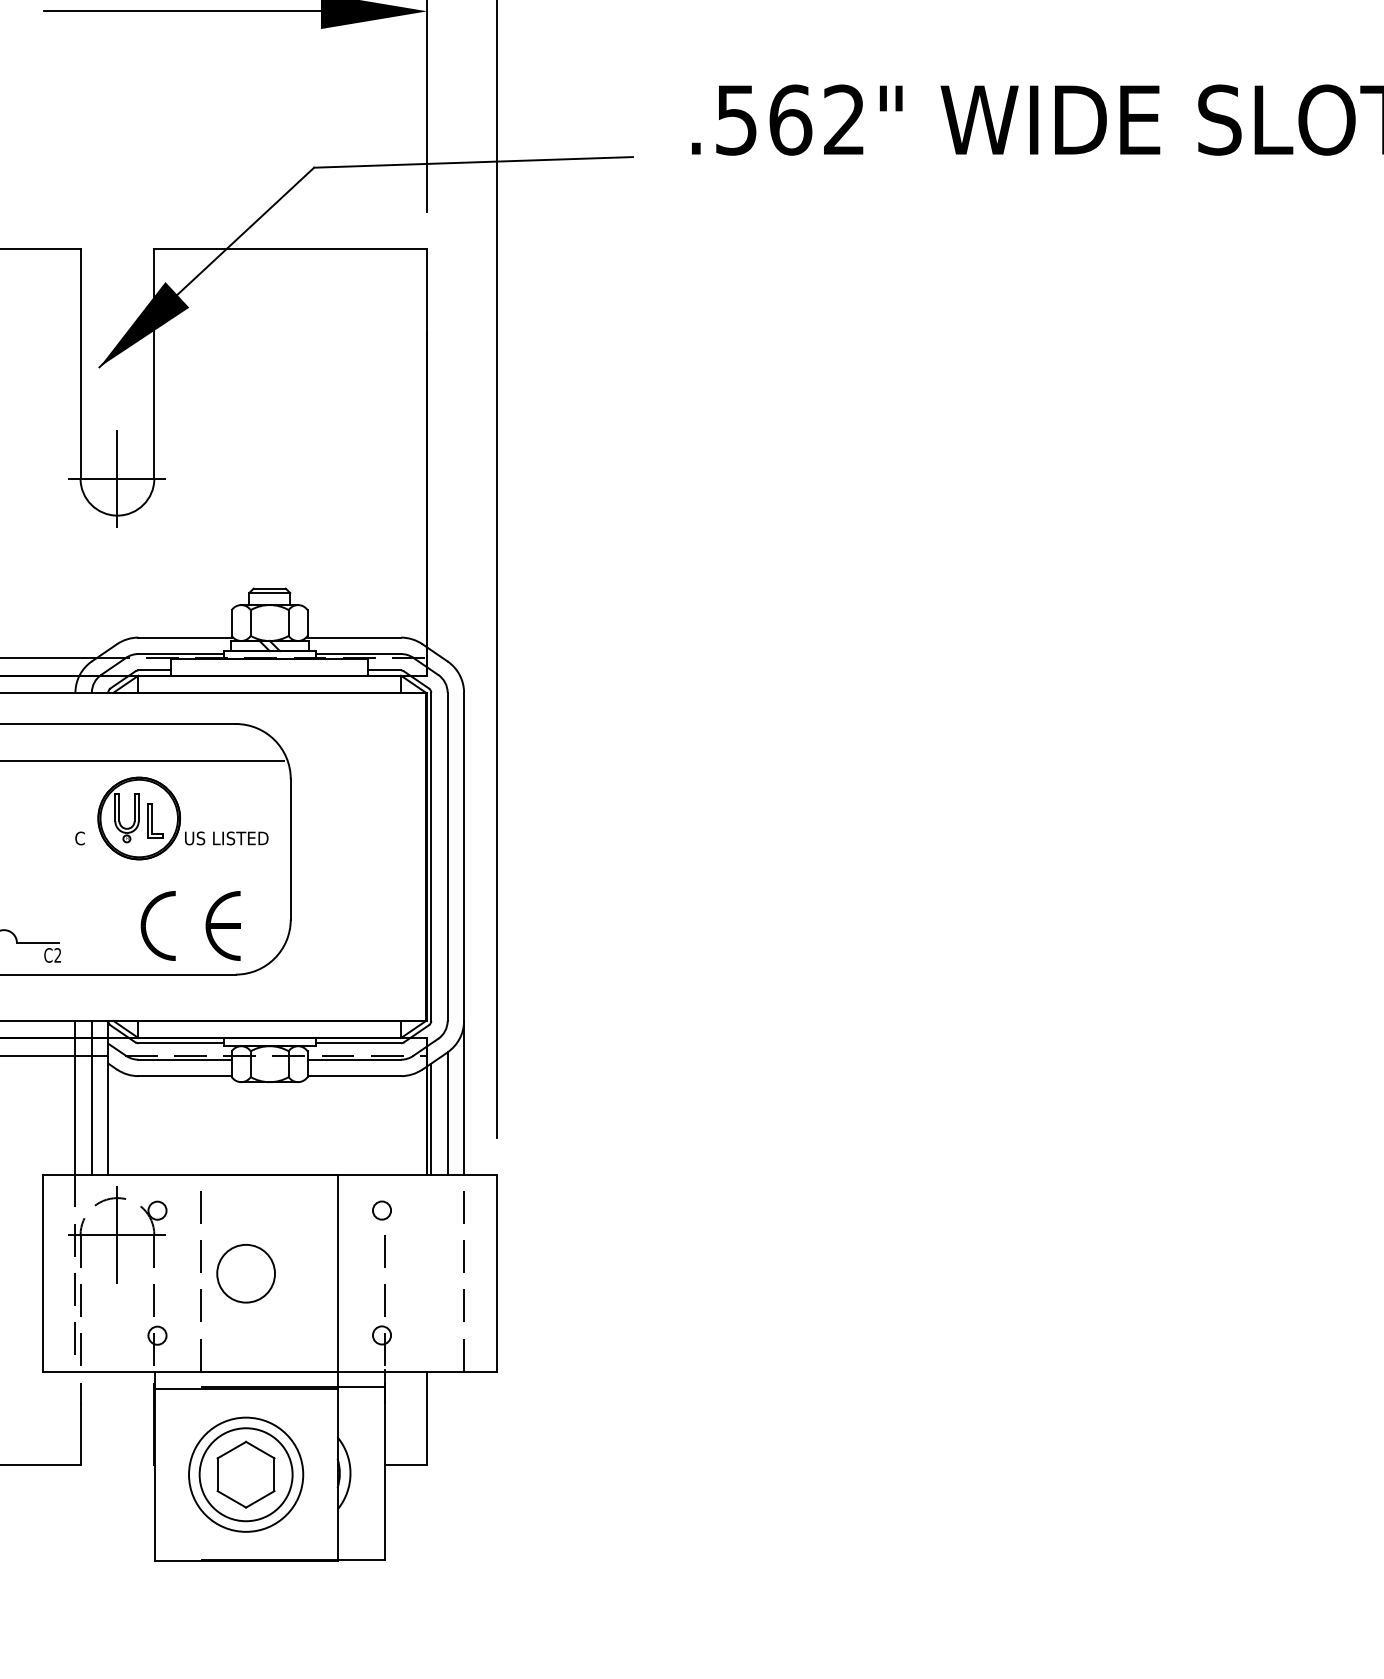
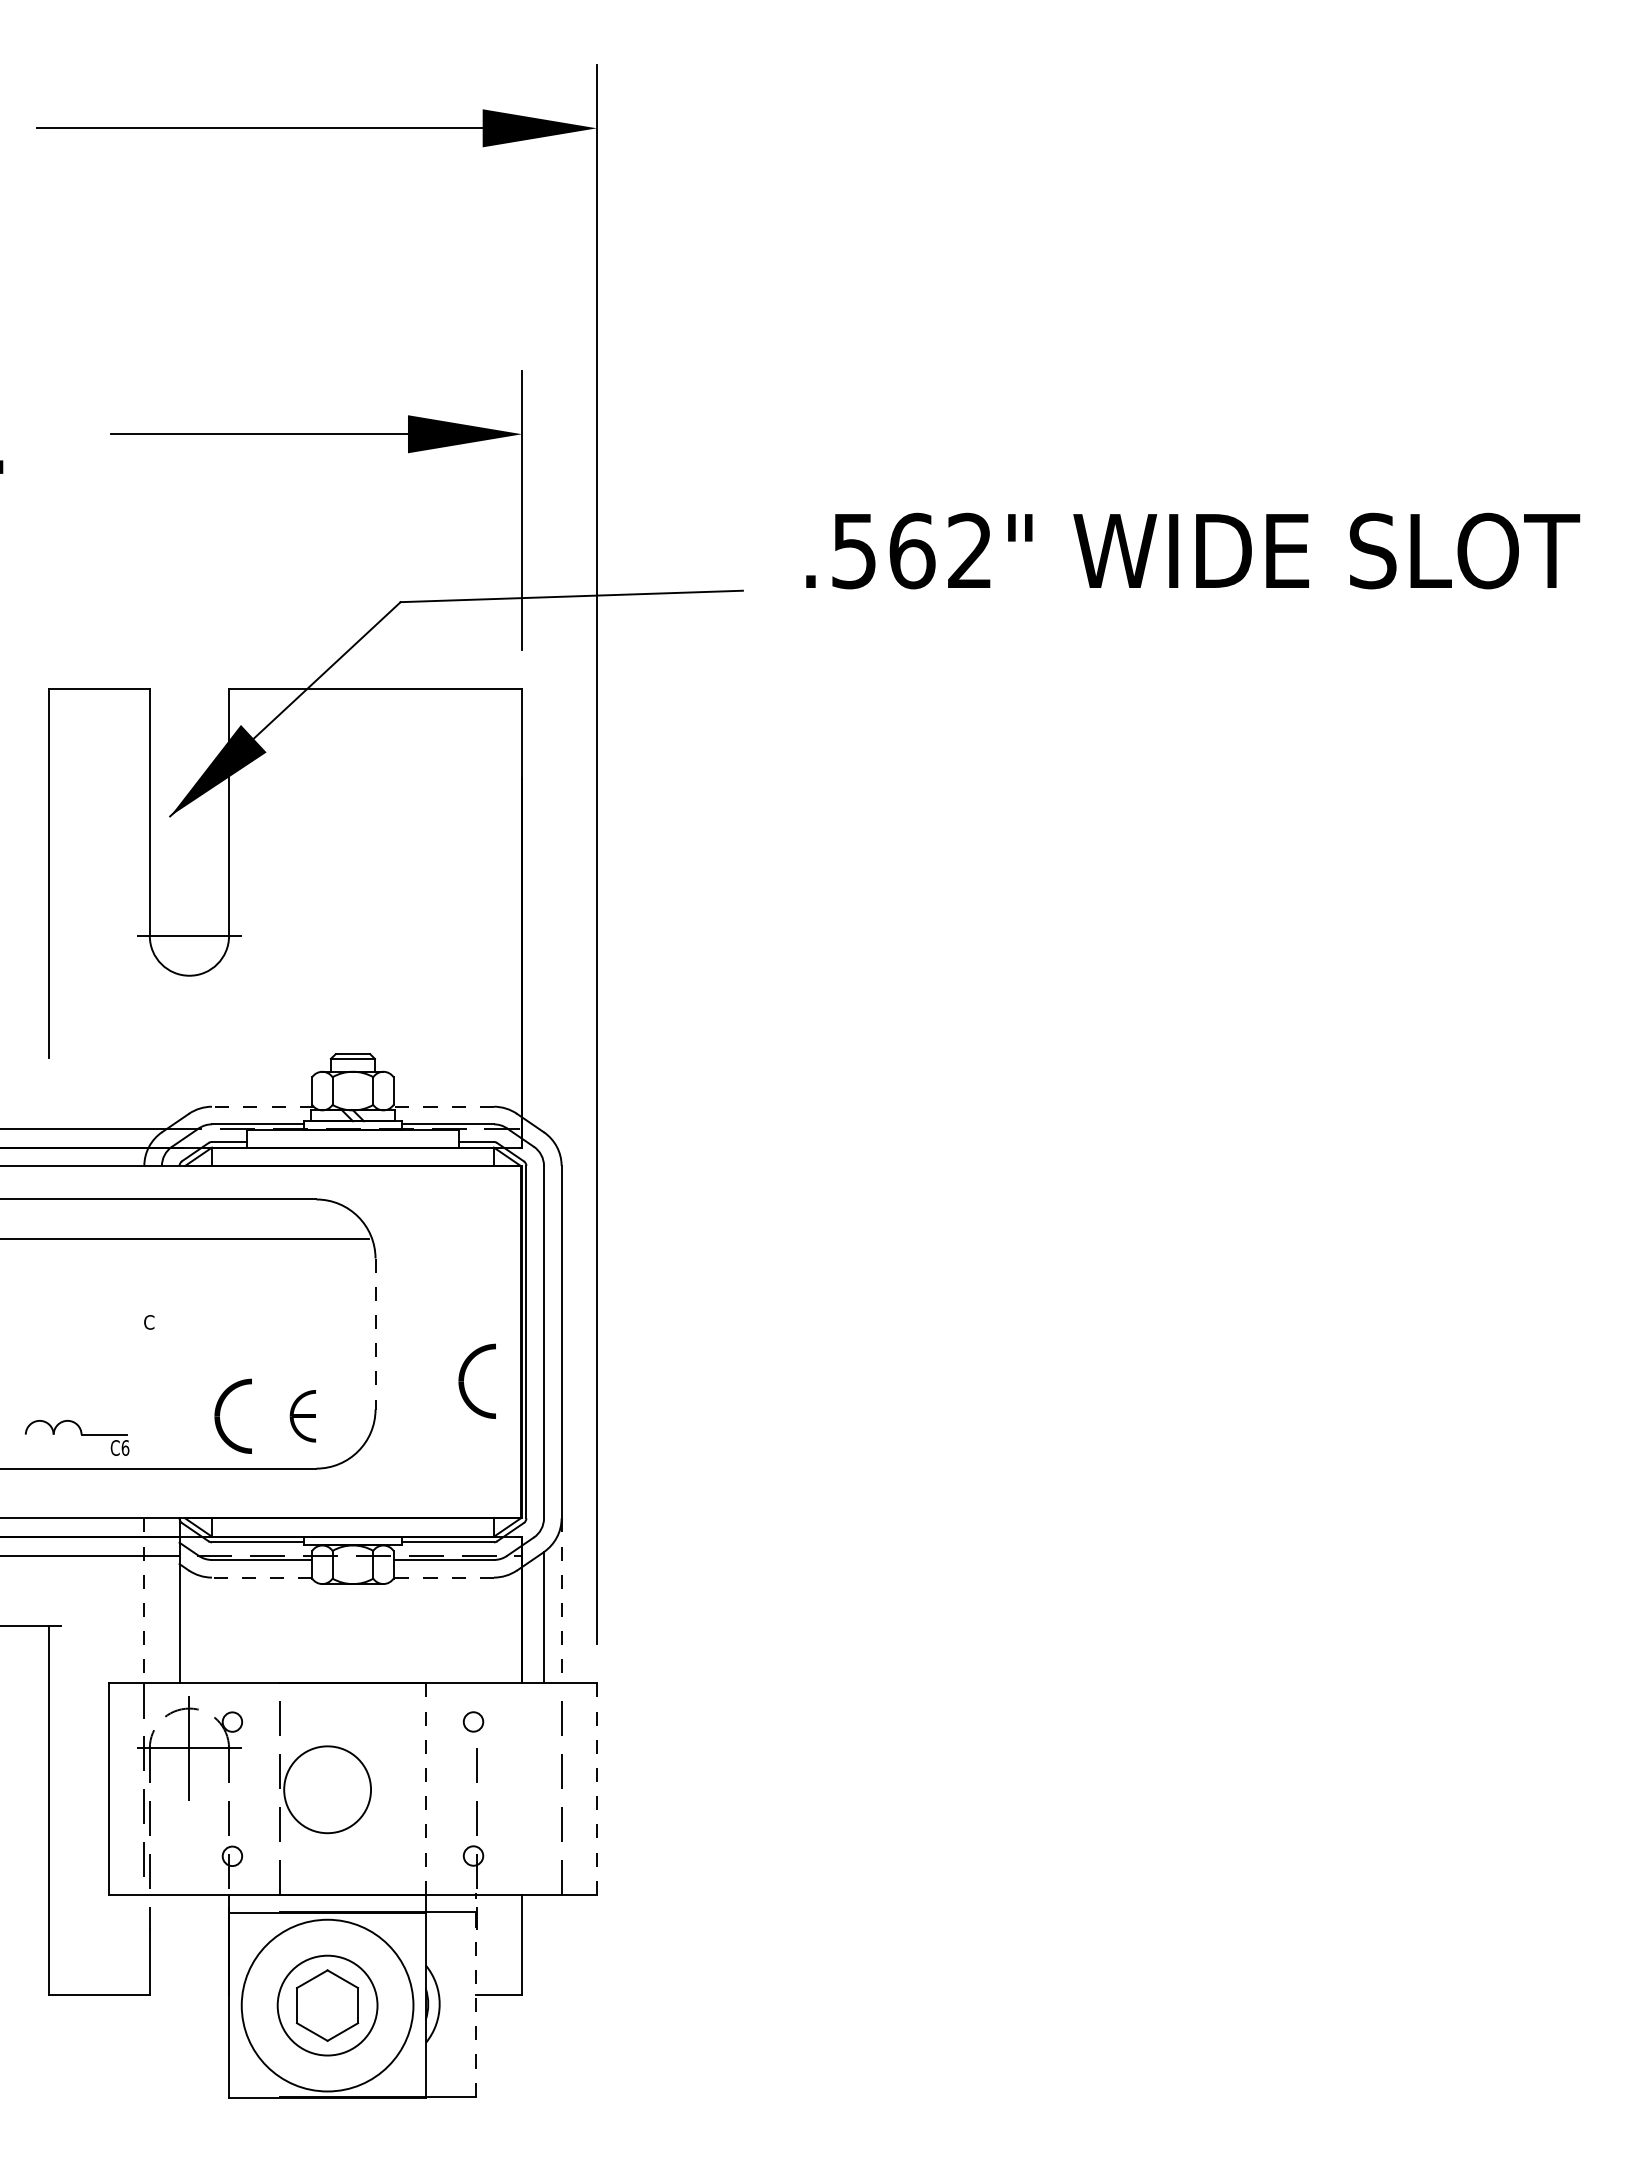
line: (117, 478) -> (189, 935), removed
line: (185, 637) -> (262, 1106), solid -> dashed
line: (354, 637) -> (443, 1106), solid -> dashed
part: (182, 818) -> (259, 1300), removed
line: (290, 849) -> (375, 1334), solid -> dashed
part: (373, 890) -> (464, 1378), added
part: (222, 925) -> (302, 1415), size x0.7
text: (57, 954) -> (125, 1447), C2 -> C6
line: (184, 1076) -> (261, 1577), solid -> dashed
line: (354, 1076) -> (443, 1577), solid -> dashed
line: (91, 1097) -> (161, 1600), removed
line: (75, 1098) -> (144, 1601), solid -> dashed
line: (463, 1098) -> (561, 1601), solid -> dashed
line: (431, 1118) -> (526, 1623), removed
circle: (246, 1273) -> (327, 1789), size x1.4
line: (338, 1273) -> (426, 1789), solid -> dashed
line: (496, 1273) -> (596, 1789), solid -> dashed
line: (384, 1465) -> (476, 1995), solid -> dashed
circle: (246, 1474) -> (327, 2005), size x1.4

